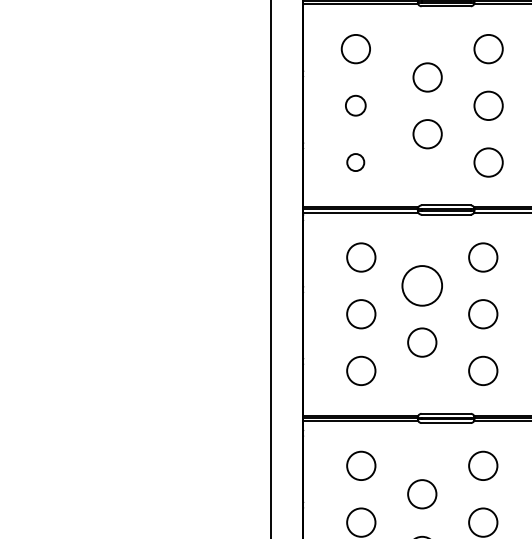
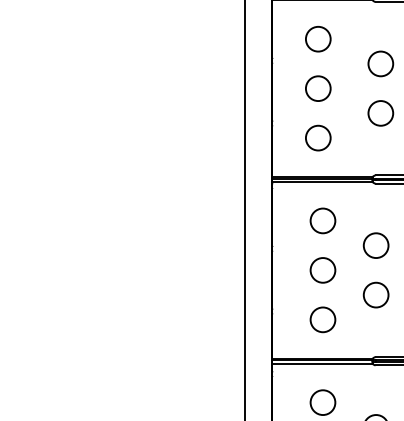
circle: (355, 105) -> (317, 88), size x1.43
circle: (355, 162) -> (317, 138), size x1.67
circle: (422, 285) -> (376, 245), size x0.71

